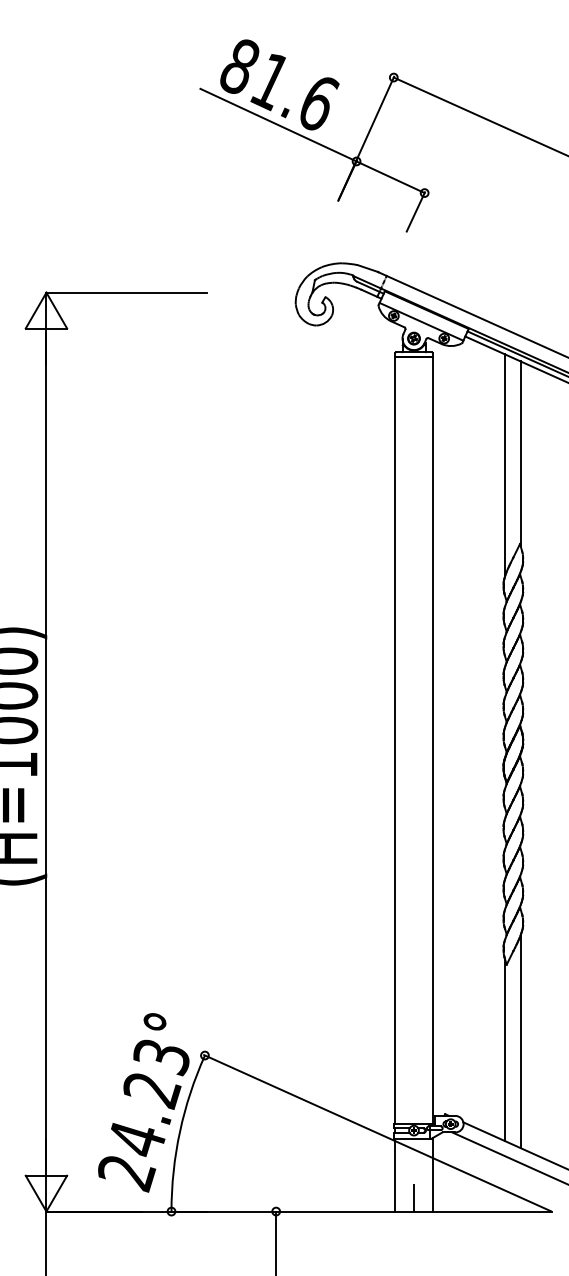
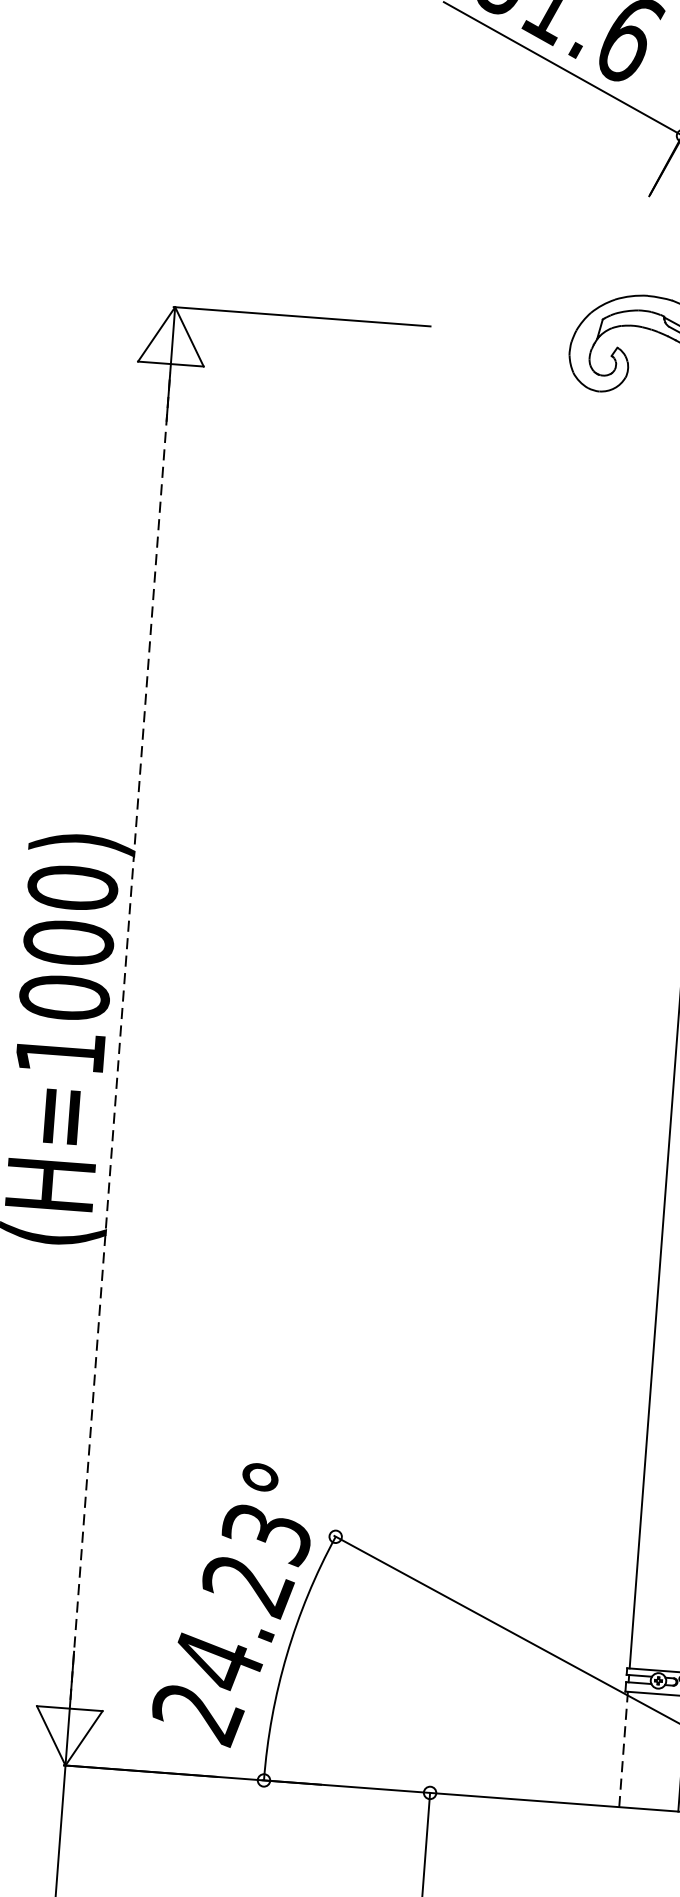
line: (46, 751) -> (120, 1035), solid -> dashed
line: (395, 1174) -> (623, 1748), solid -> dashed
line: (414, 1197) -> (651, 1787), removed

